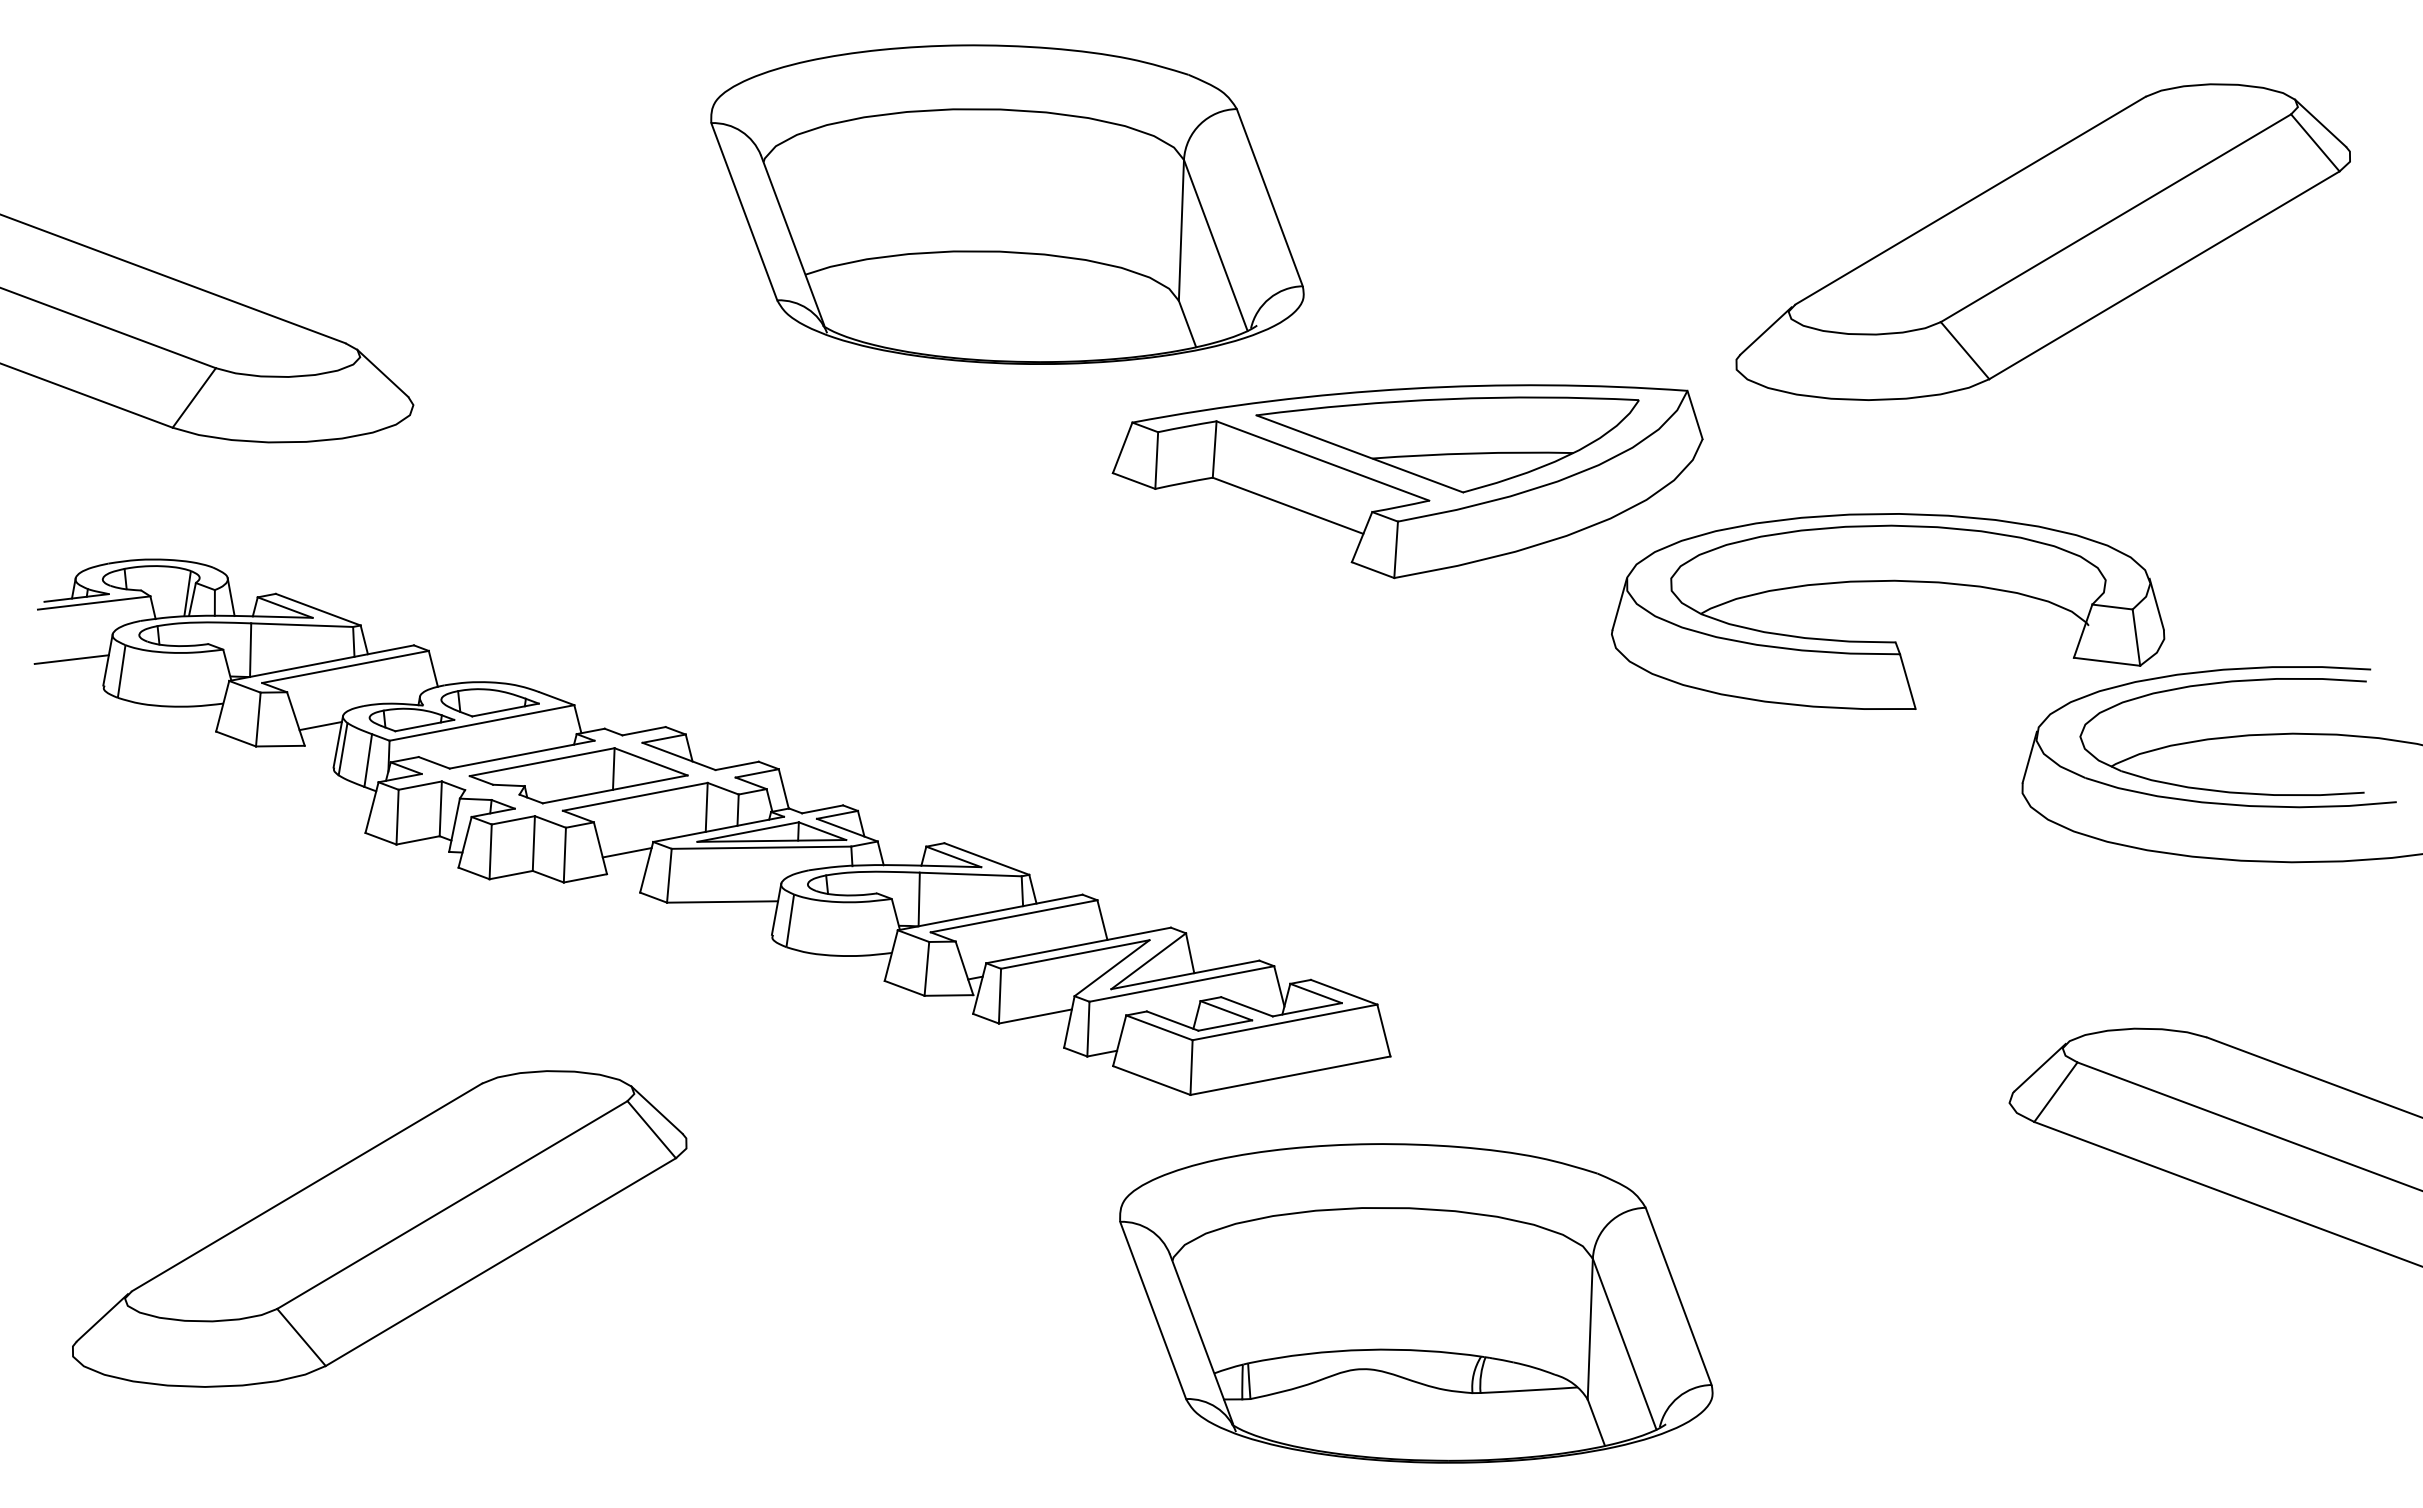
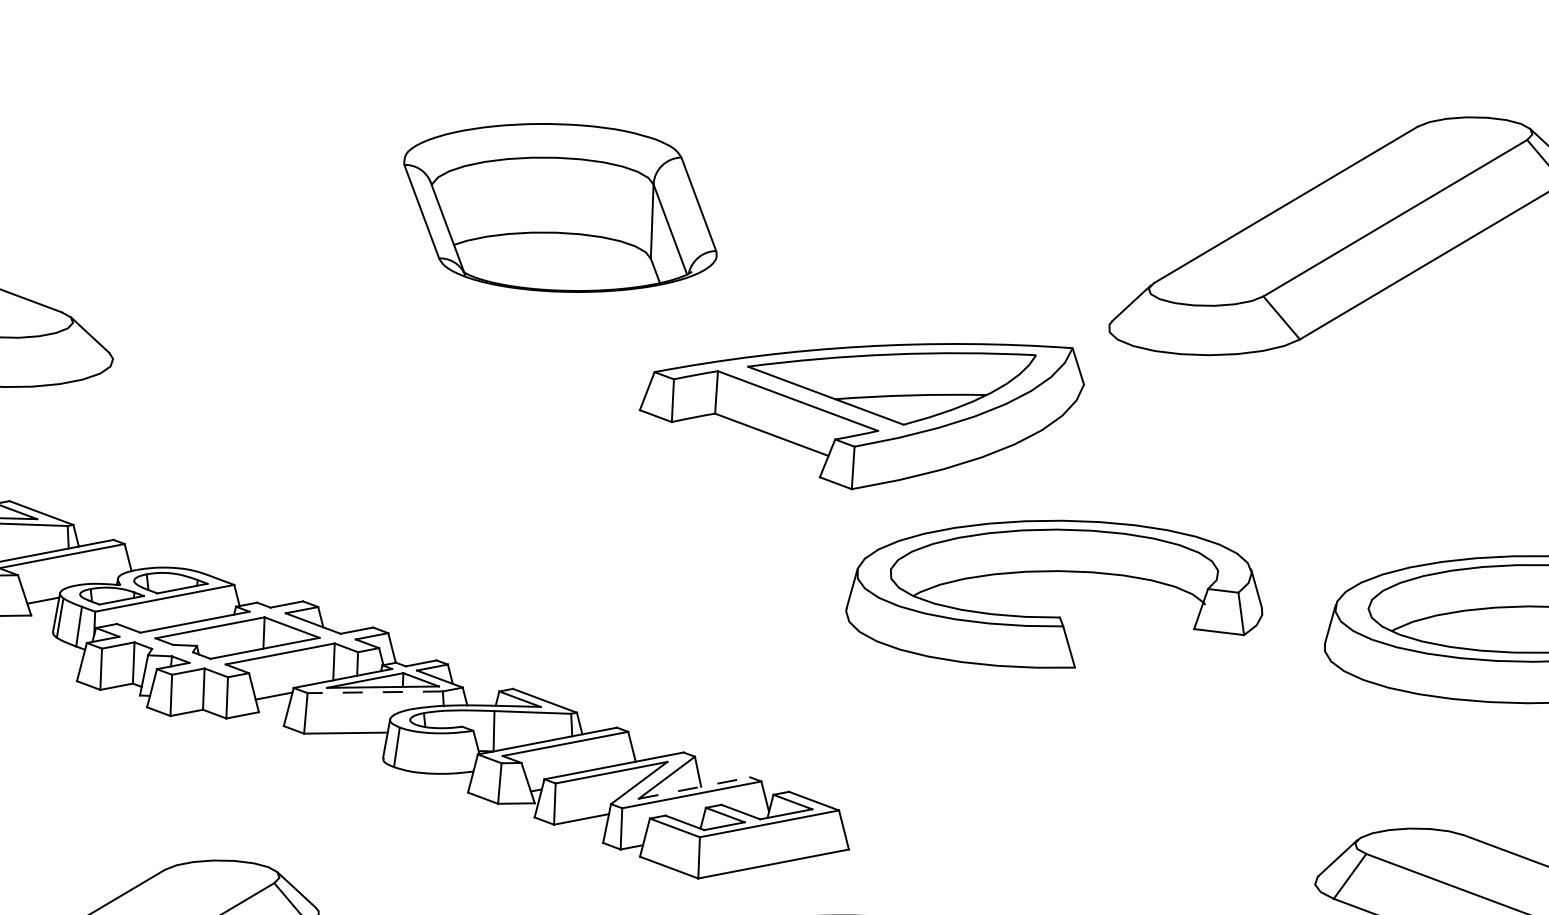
part: (1007, 204) -> (560, 207), size x0.7
part: (1888, 581) -> (1054, 571), moved
line: (761, 847) -> (375, 692), solid -> dashed
line: (1185, 974) -> (694, 787), solid -> dashed

